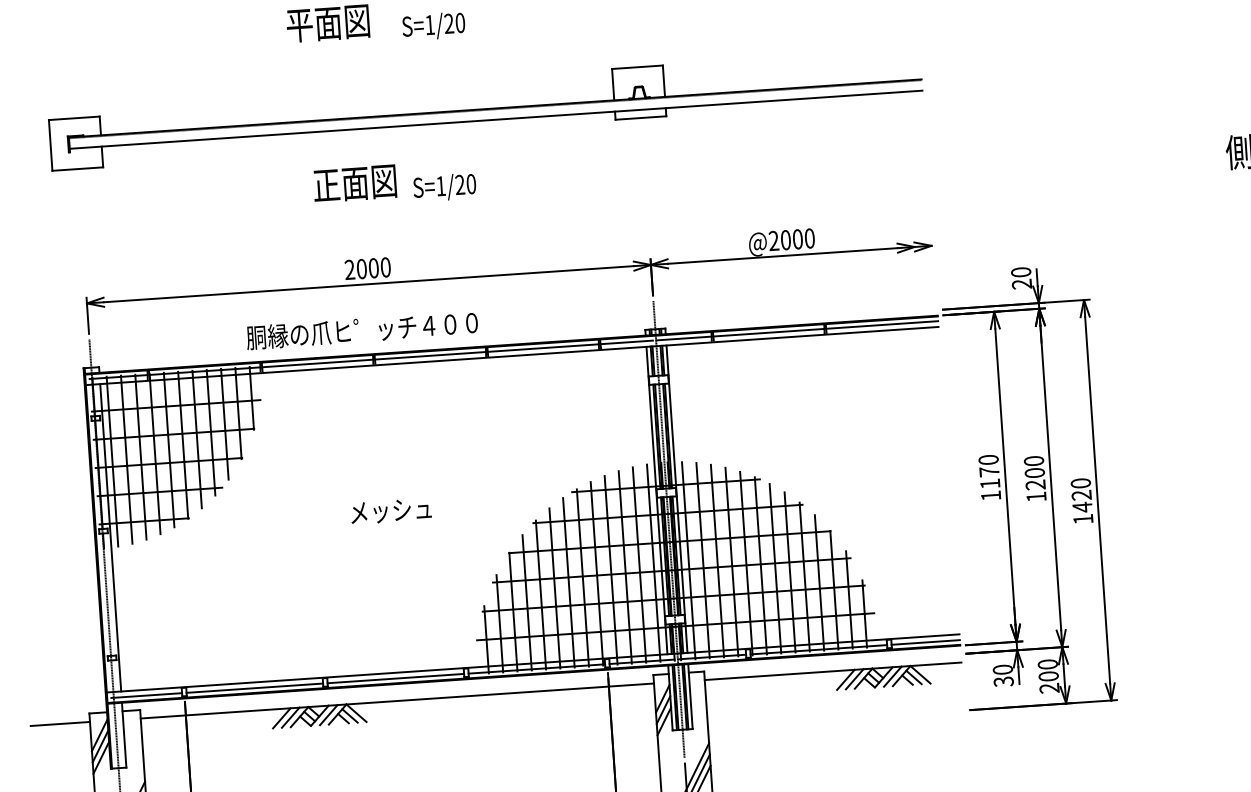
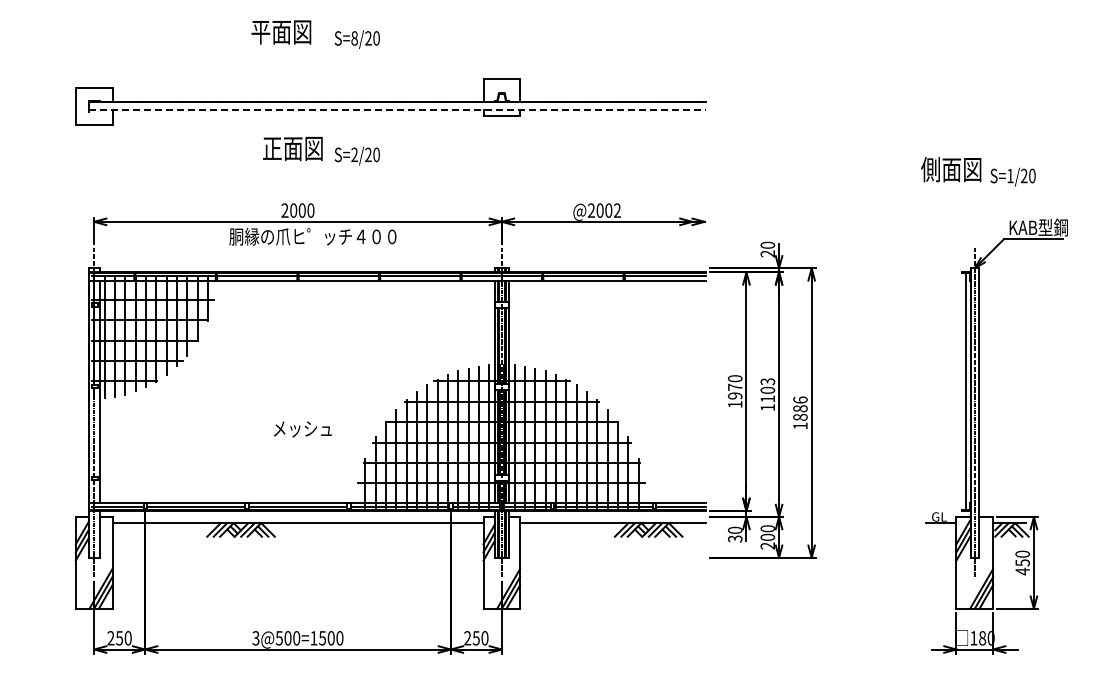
text: (429, 25) -> (354, 38), S=1/20 -> S=8/20
line: (497, 119) -> (398, 109), solid -> dashed
text: (440, 185) -> (354, 154), S=1/20 -> S=2/20
text: (808, 238) -> (616, 210), @2000 -> @2002
text: (361, 330) -> (312, 236), moved
text: (1034, 473) -> (767, 390), 1200 -> 1103
text: (989, 483) -> (734, 395), 1170 -> 1970
text: (1081, 495) -> (800, 408), 1420 -> 1886
text: (390, 511) -> (302, 429), moved
line: (60, 724) -> (54, 523), removed

